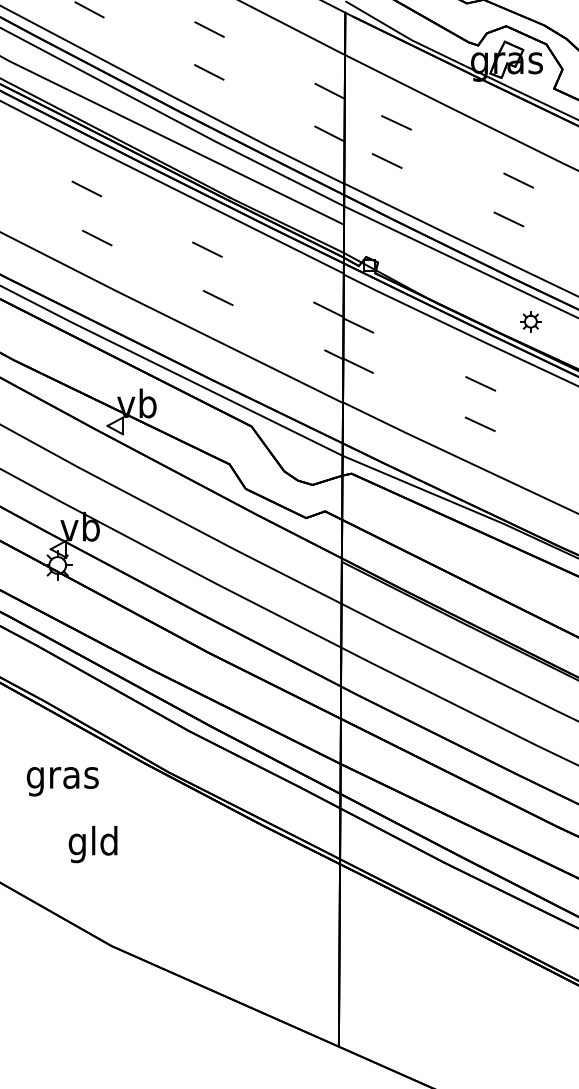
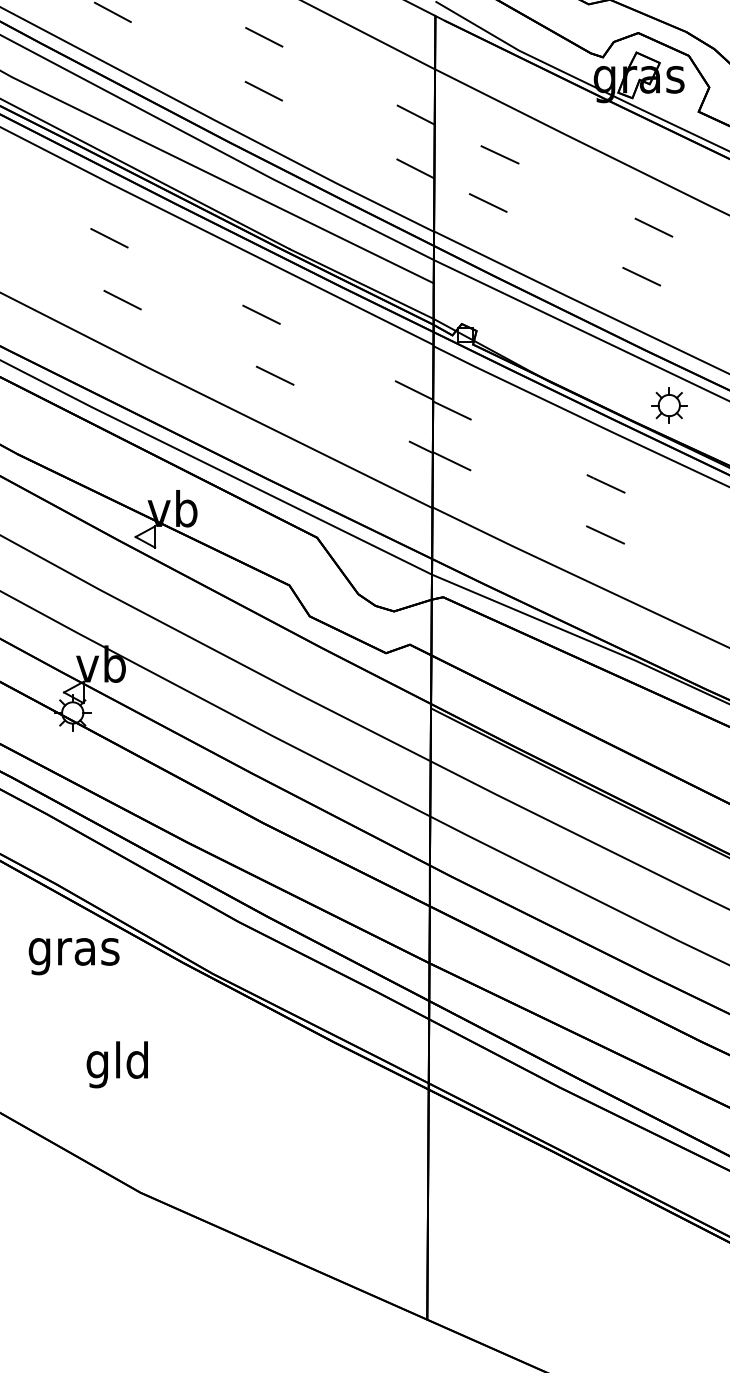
part: (530, 321) -> (669, 405), size x1.43
text: (62, 781) -> (73, 956), moved

